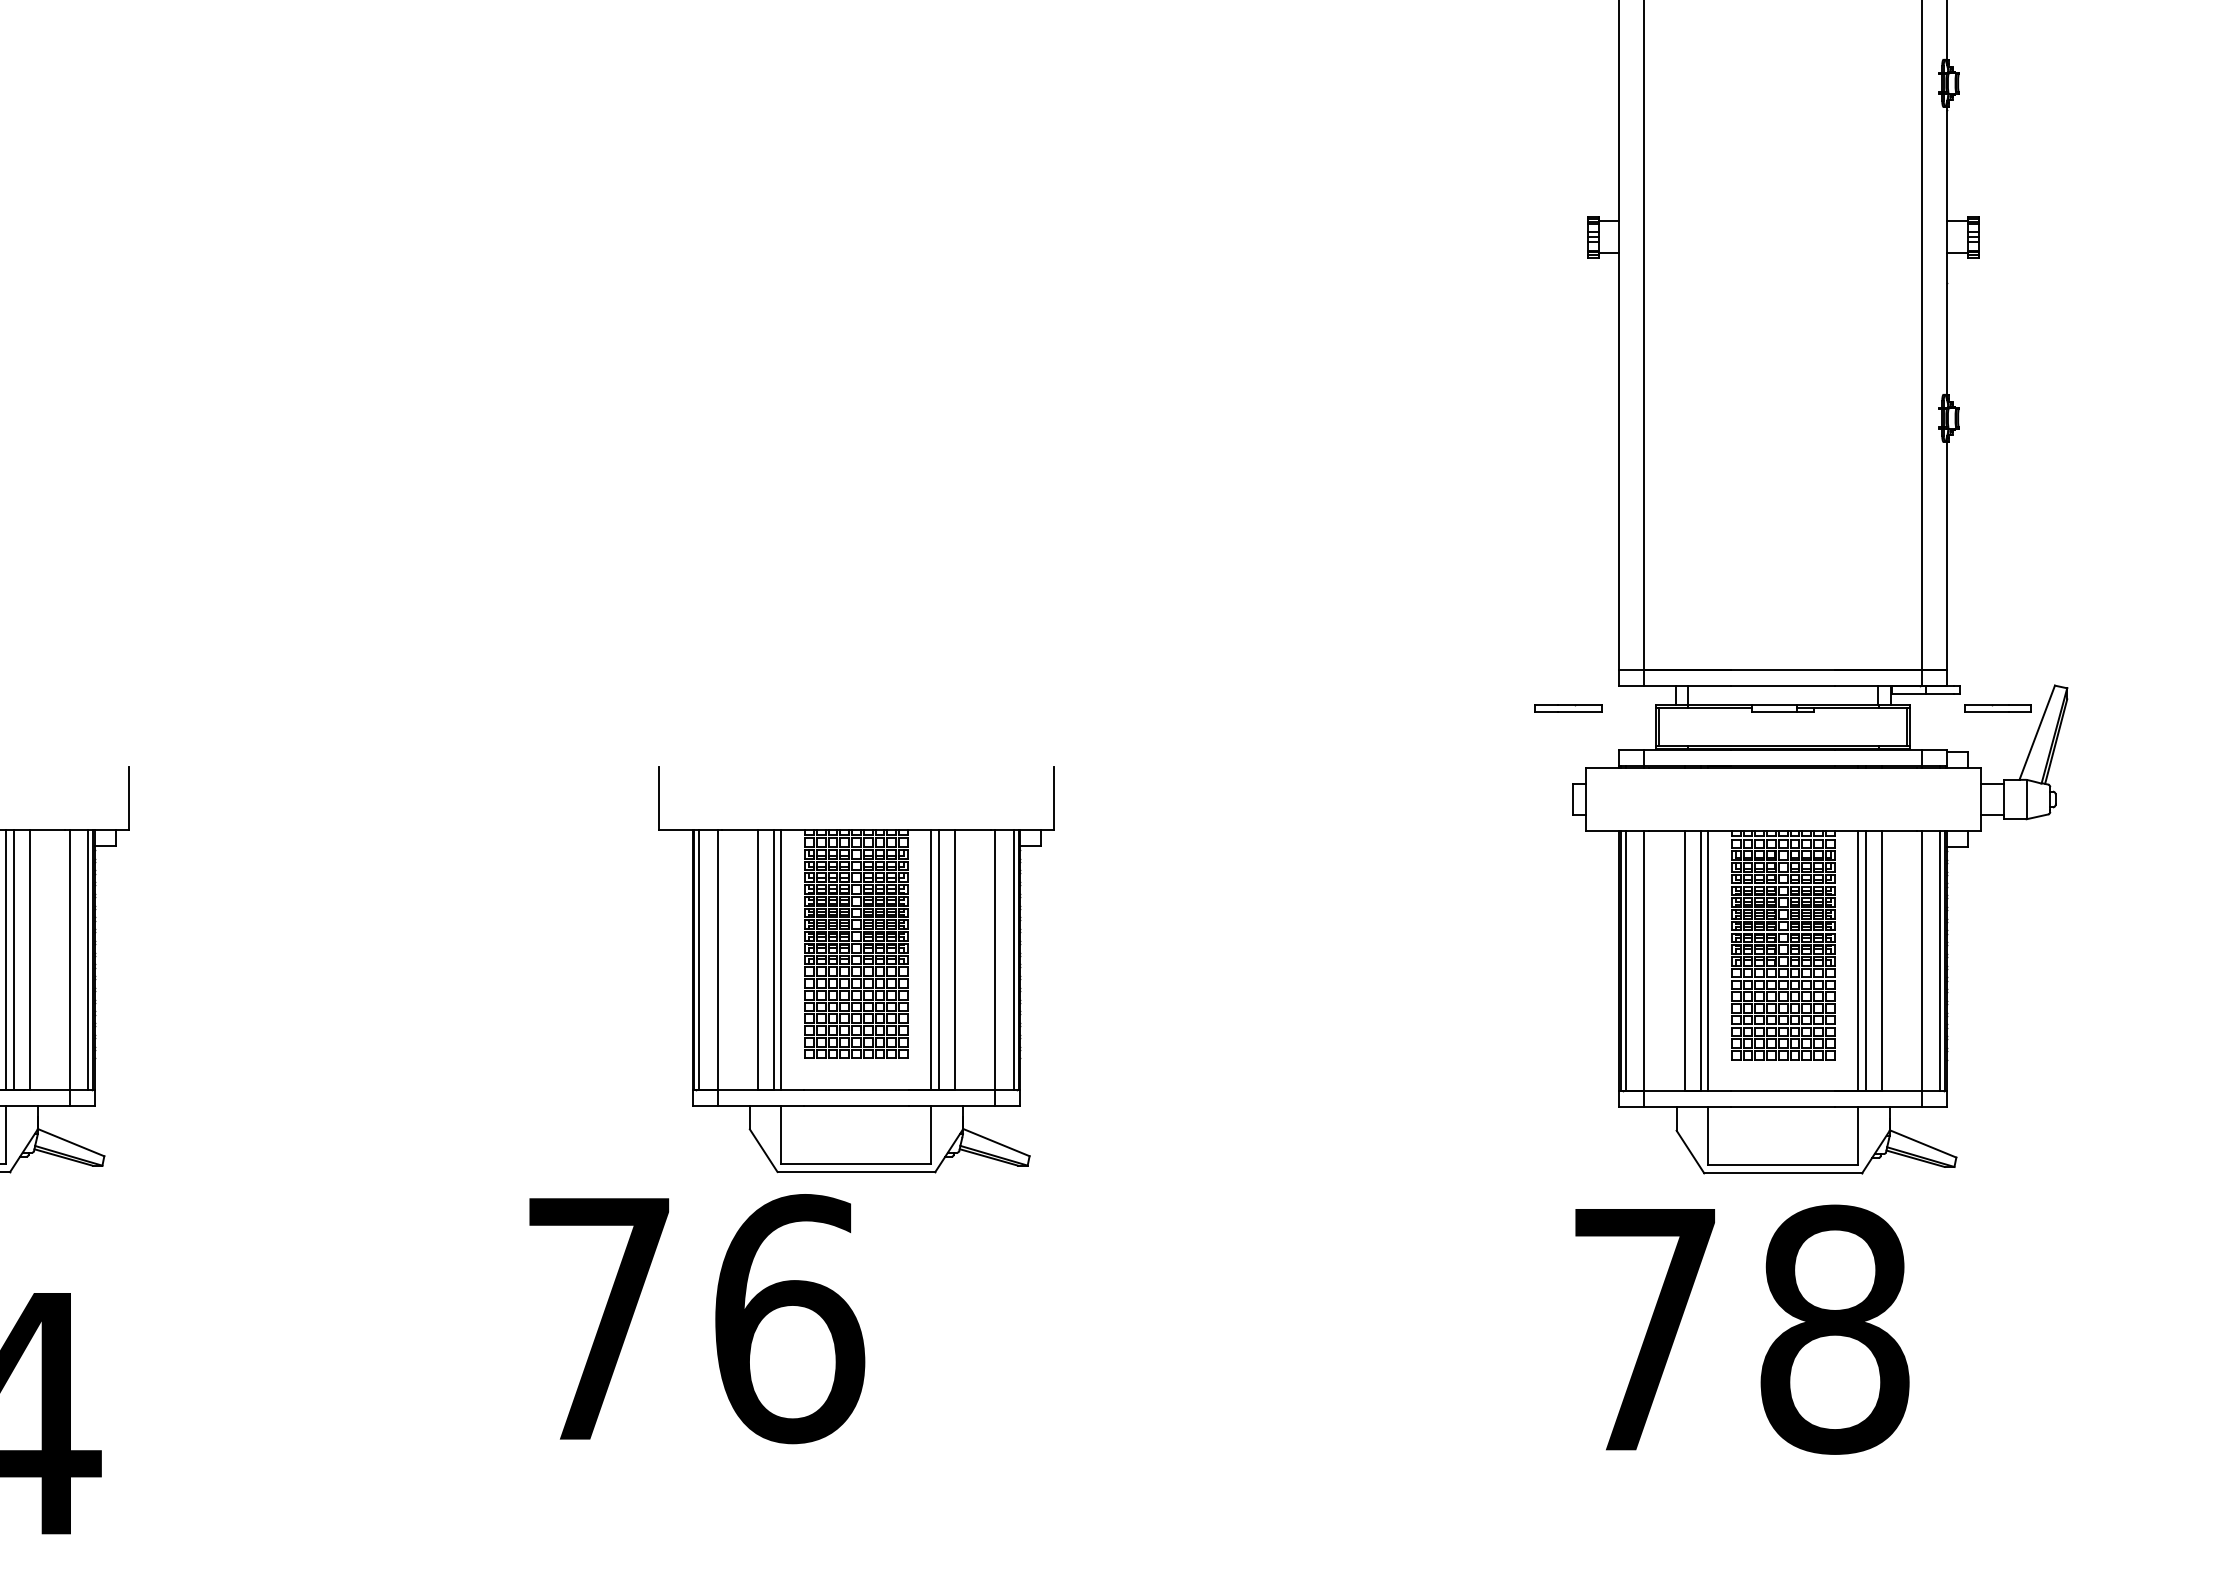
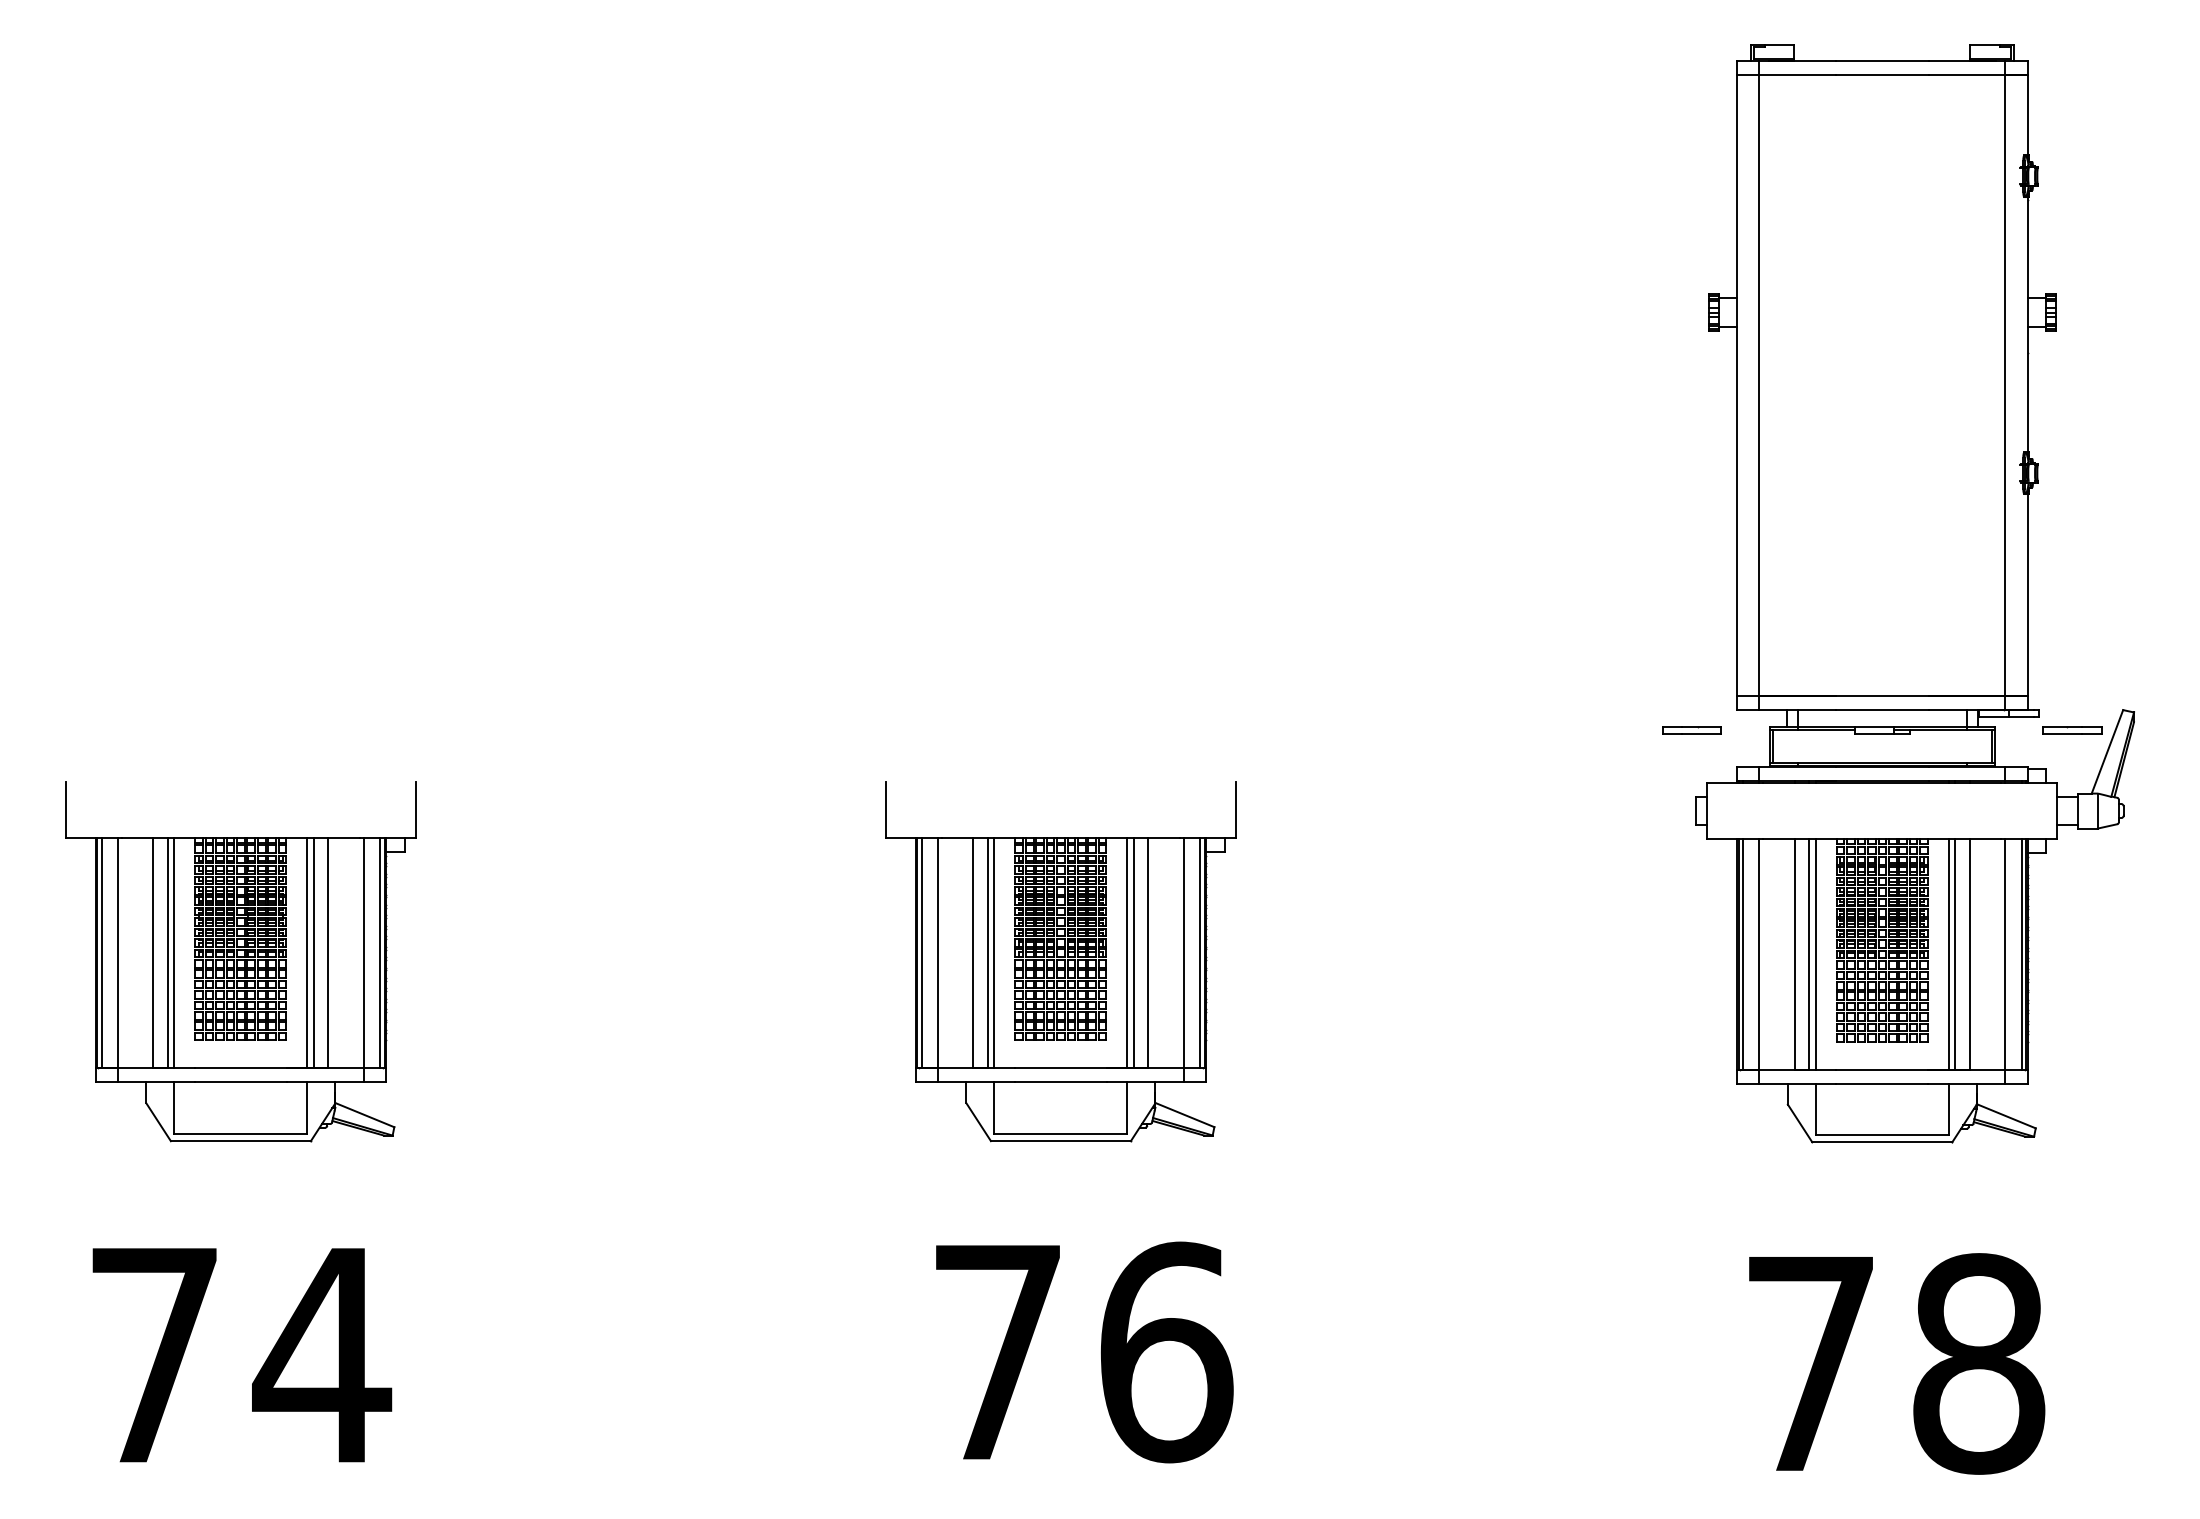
text: (696, 1319) -> (1084, 1352), moved
text: (1742, 1329) -> (1897, 1363), moved

